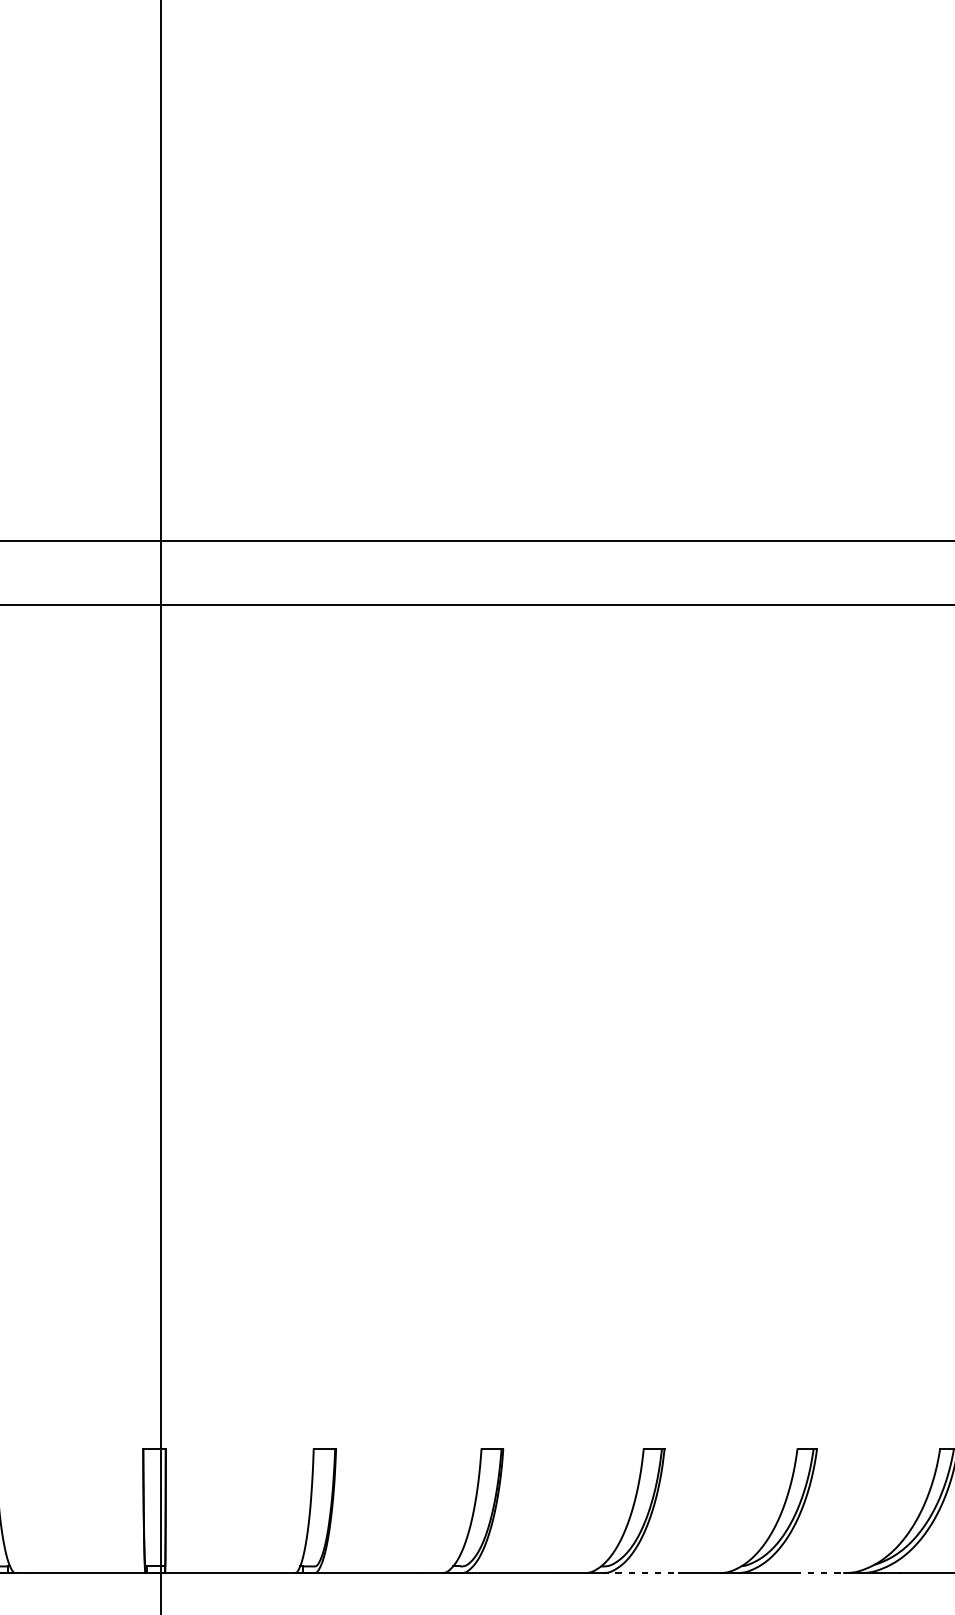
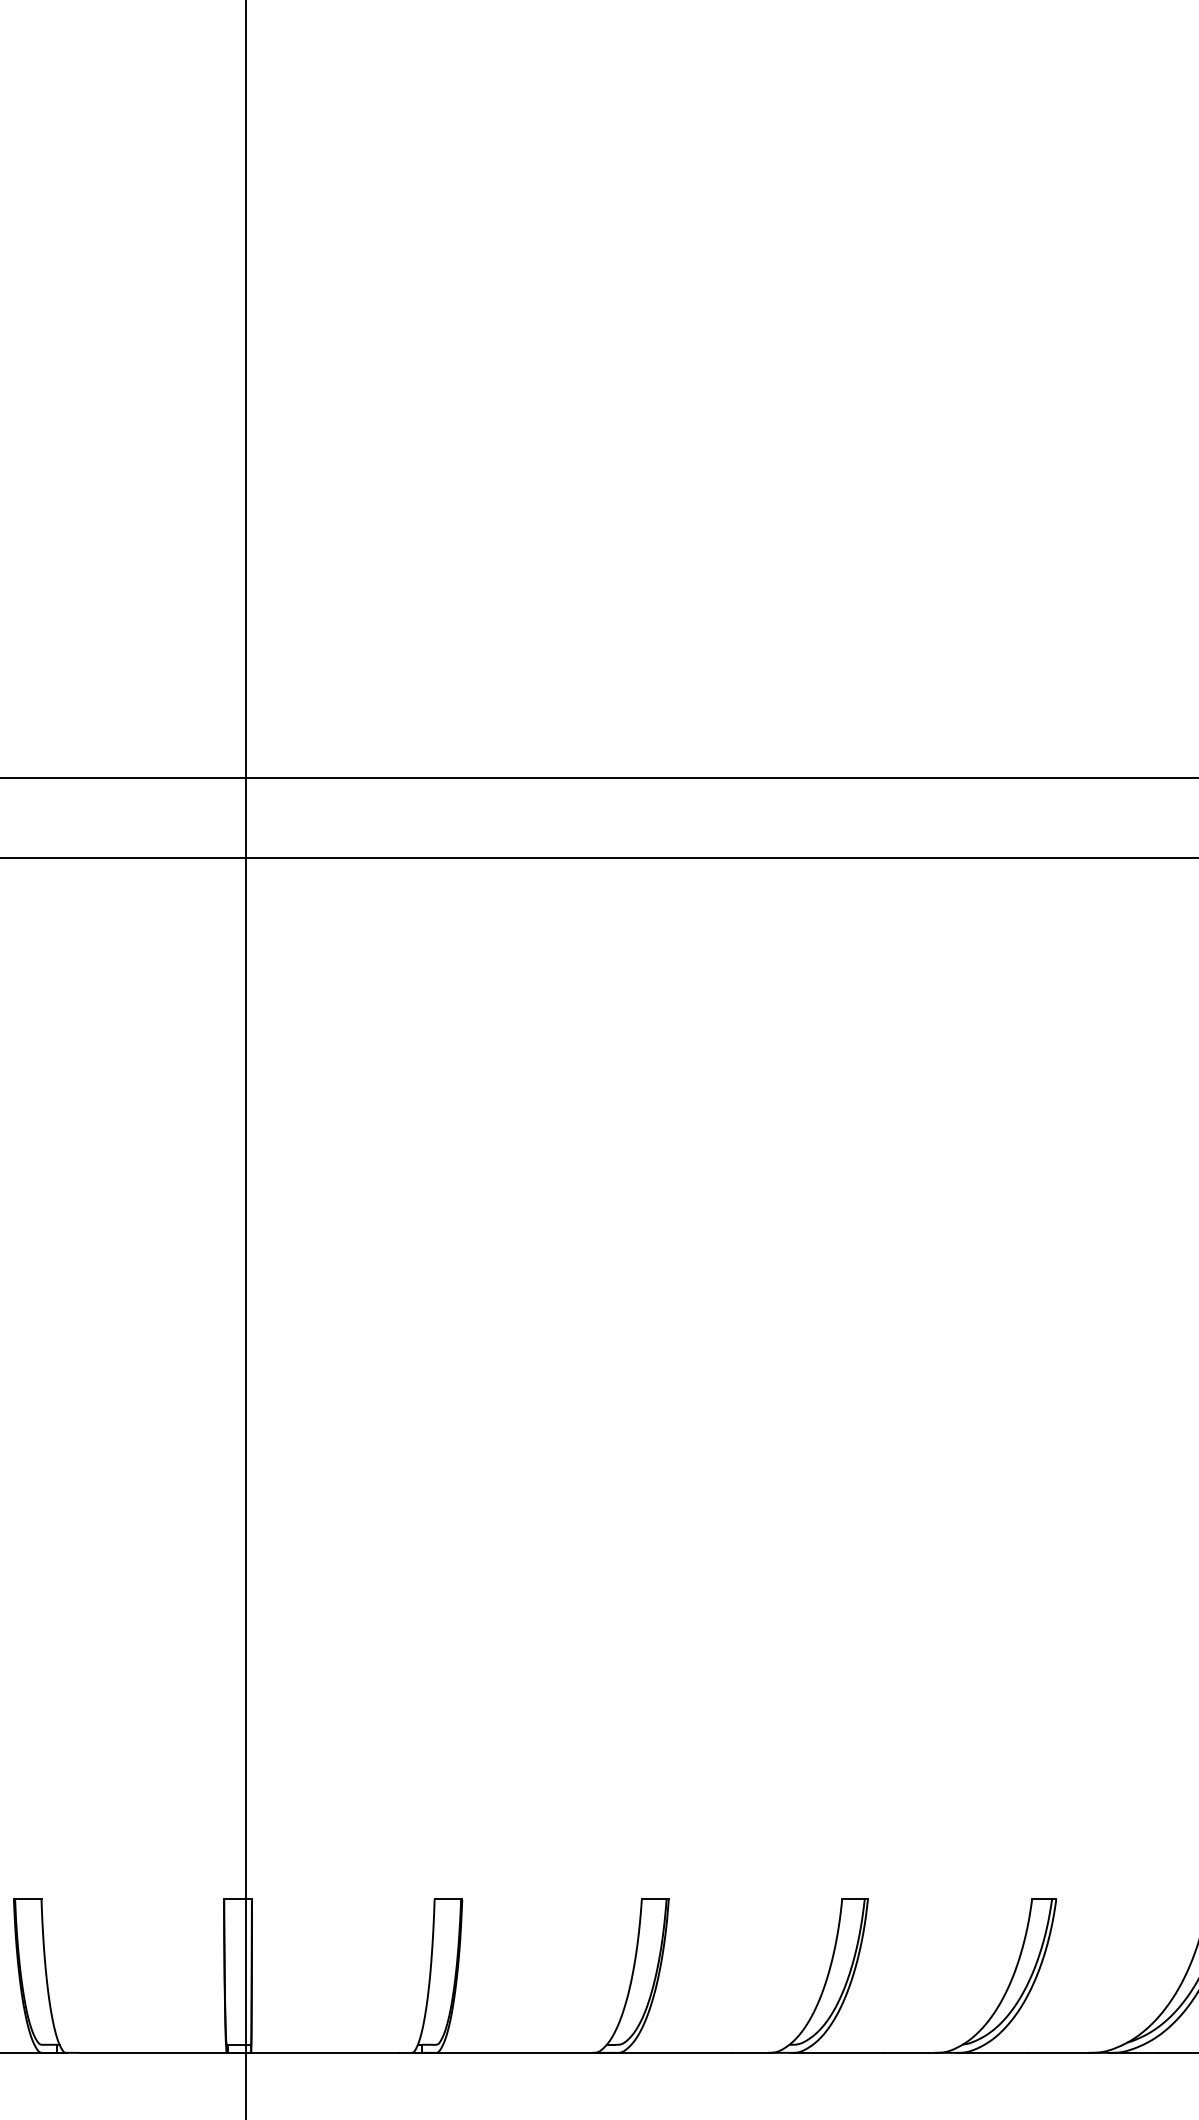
line: (640, 1572) -> (838, 2052), dashed -> solid
line: (819, 1572) -> (1059, 2052), dashed -> solid

